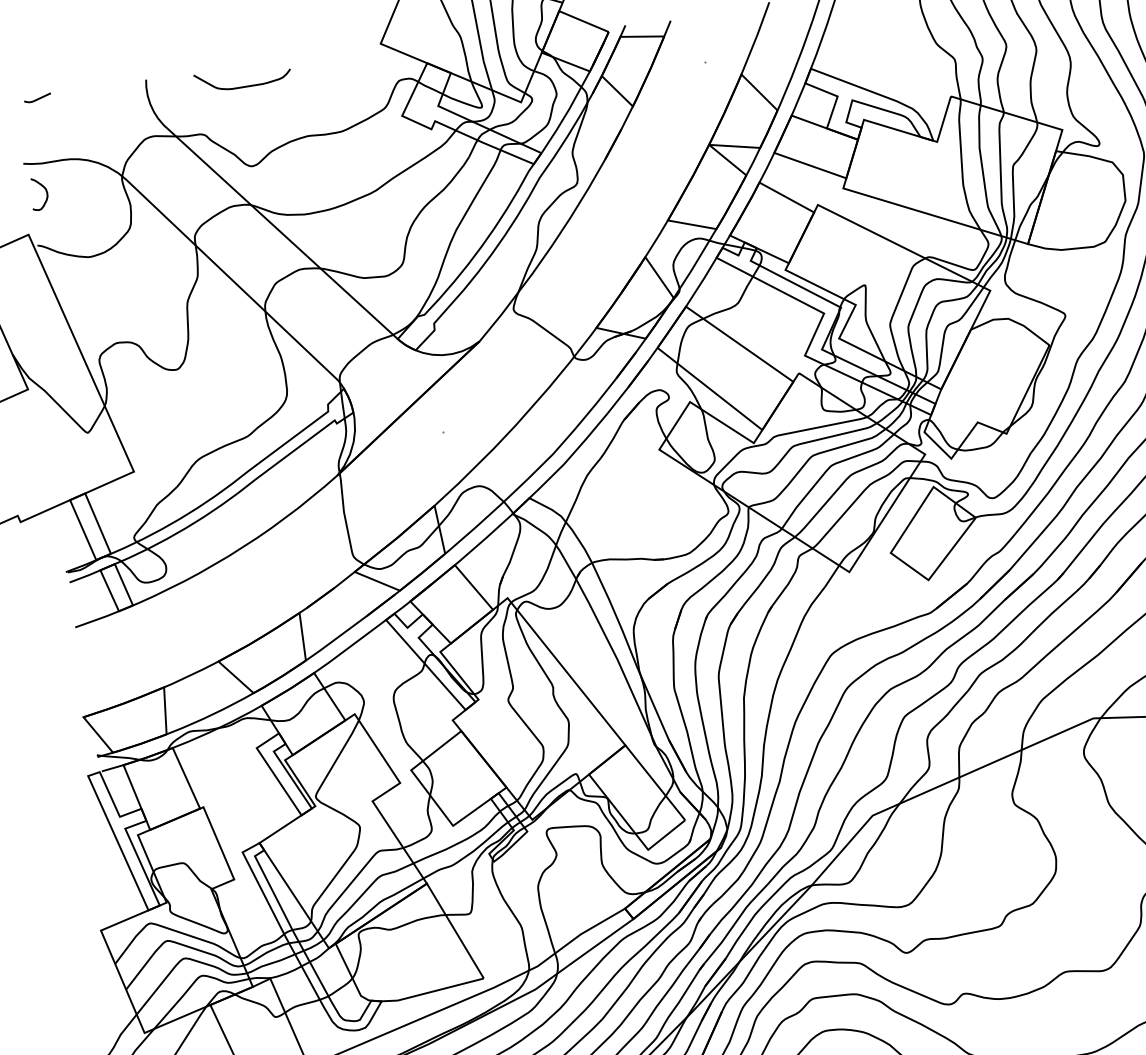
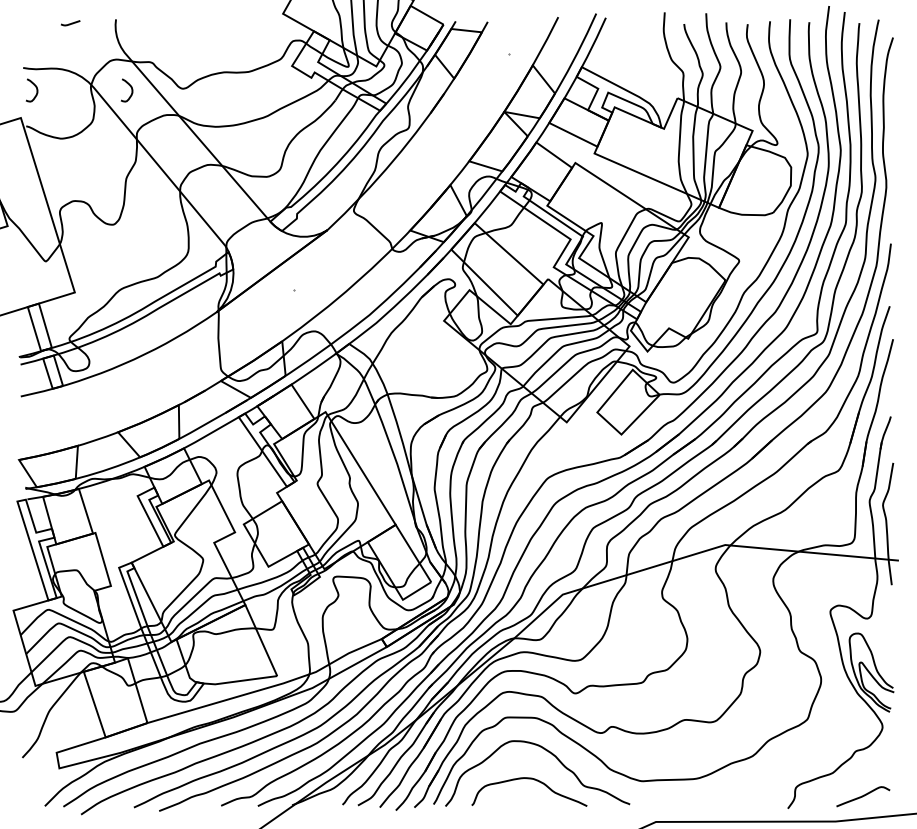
curve: (243, 85) -> (183, 31), removed
curve: (37, 98) -> (70, 23), moved
curve: (176, 172) -> (129, 86), added

